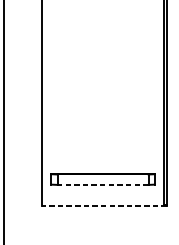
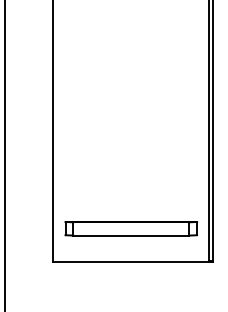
line: (102, 184) -> (130, 235), dashed -> solid
line: (104, 206) -> (132, 262), dashed -> solid

